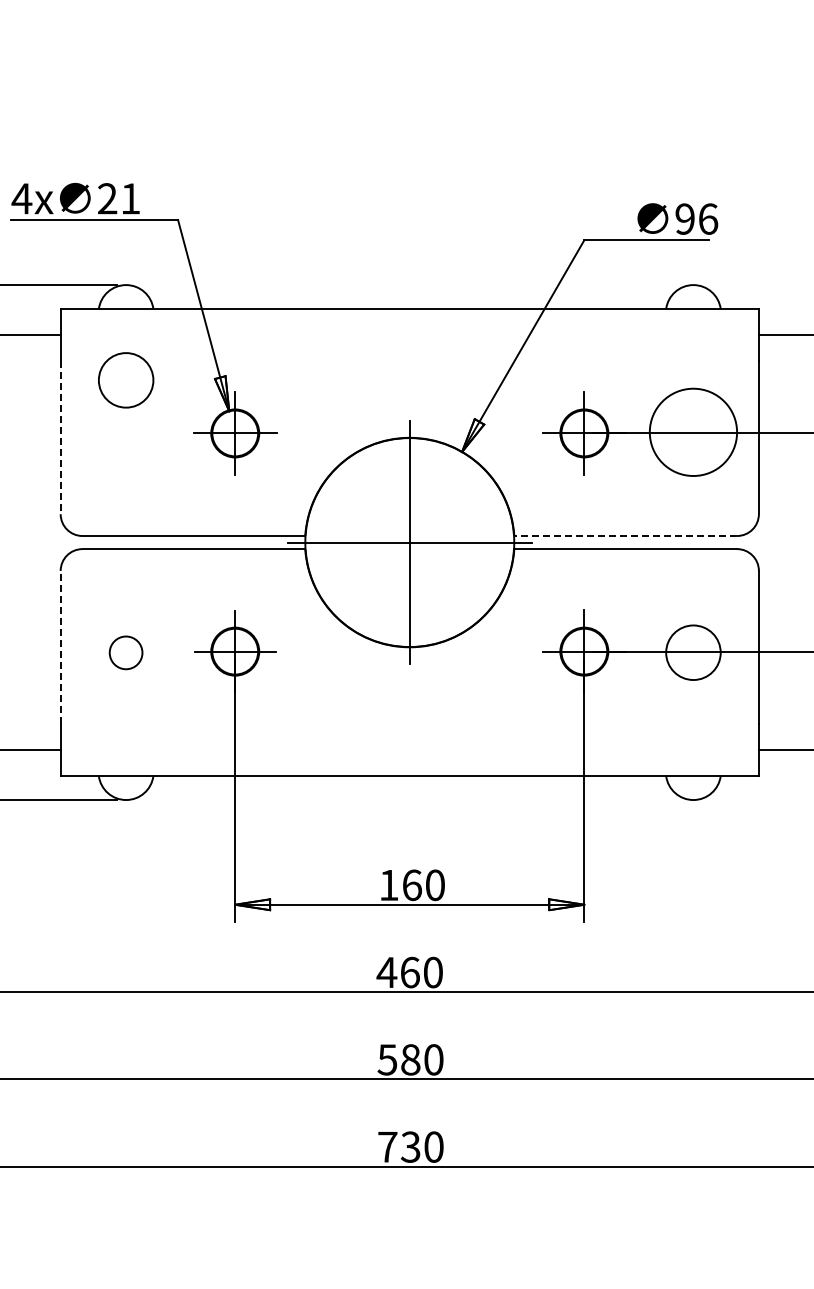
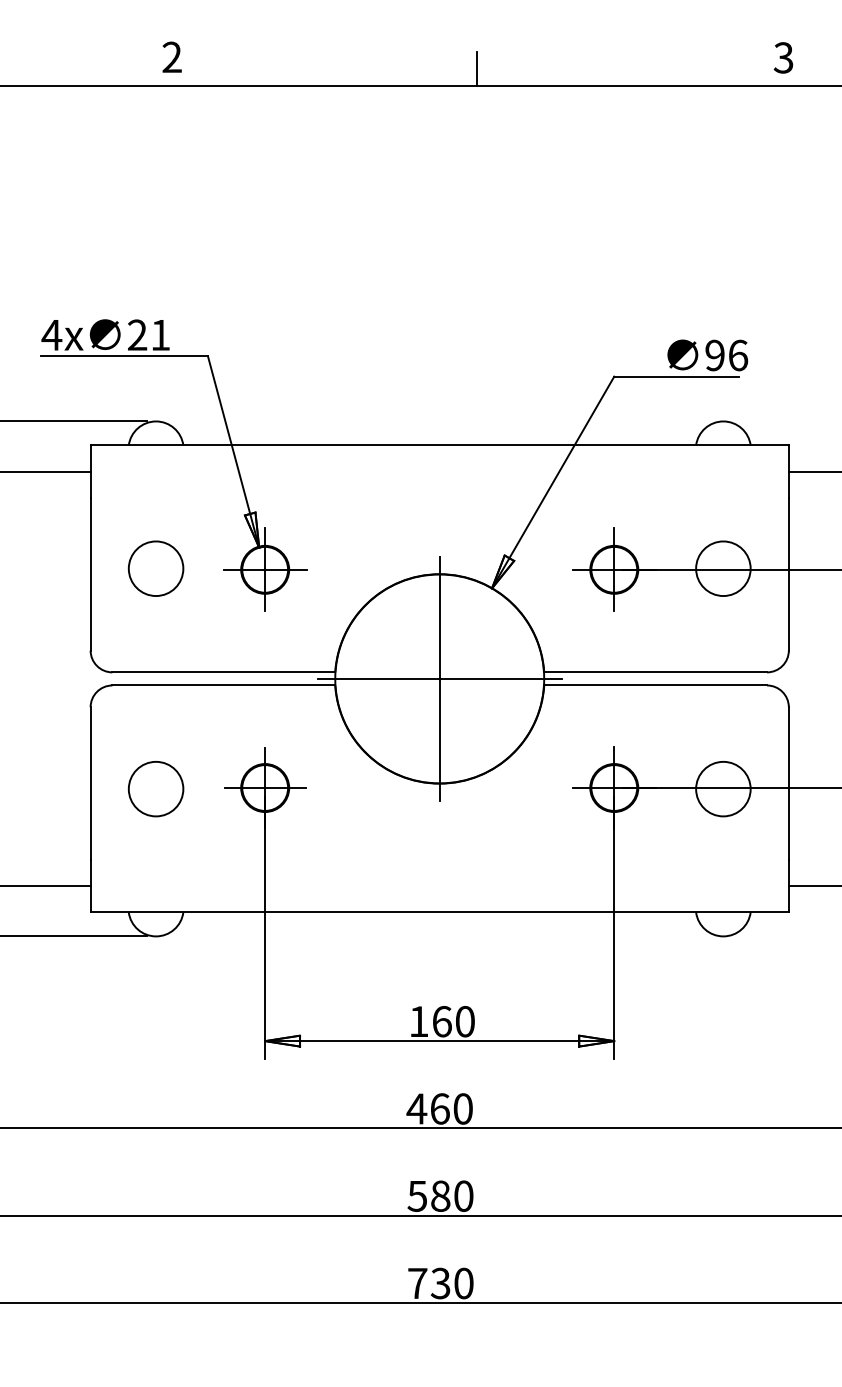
circle: (125, 380) -> (155, 568), moved
circle: (693, 432) -> (723, 568), size x0.62
line: (60, 438) -> (90, 574), dashed -> solid
line: (625, 536) -> (655, 672), dashed -> solid
line: (60, 647) -> (90, 783), dashed -> solid
circle: (125, 653) -> (155, 789), size x1.67

